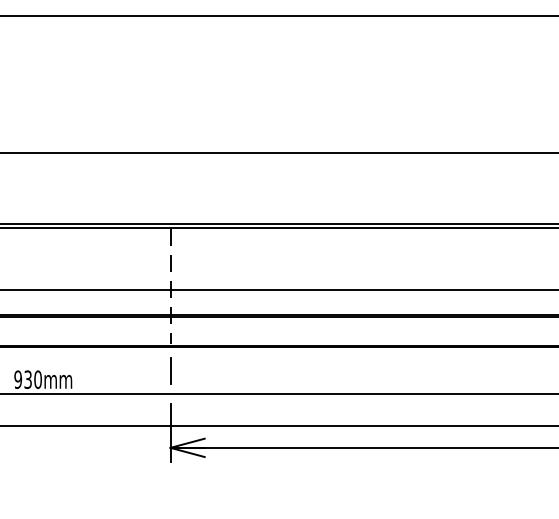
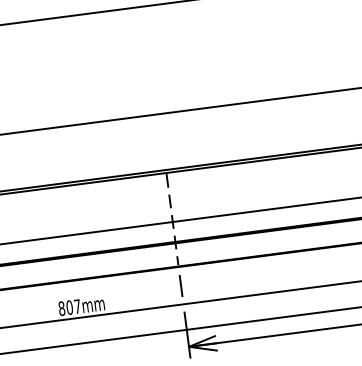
text: (27, 379) -> (69, 307), 930mm -> 807mm

